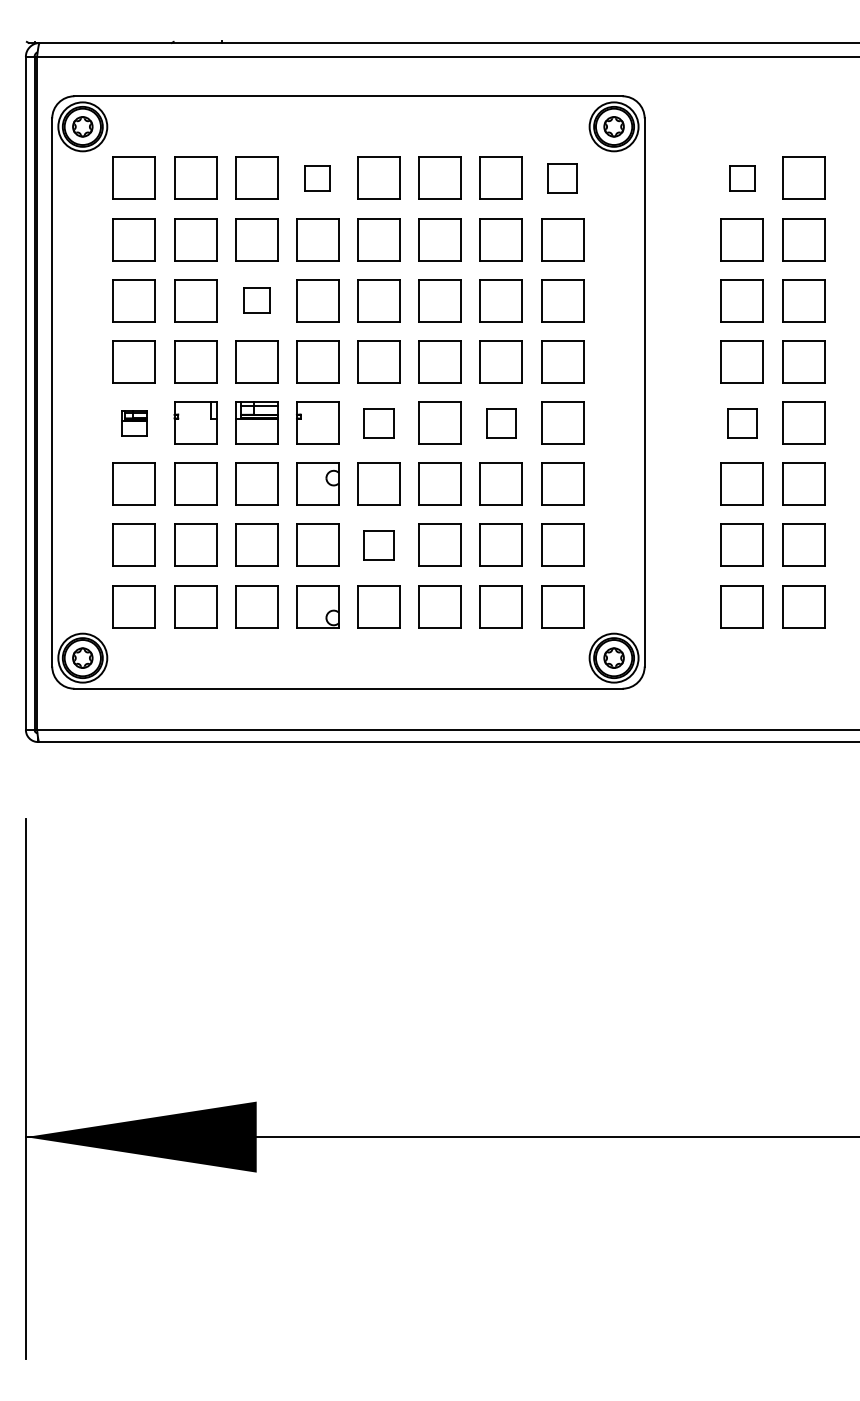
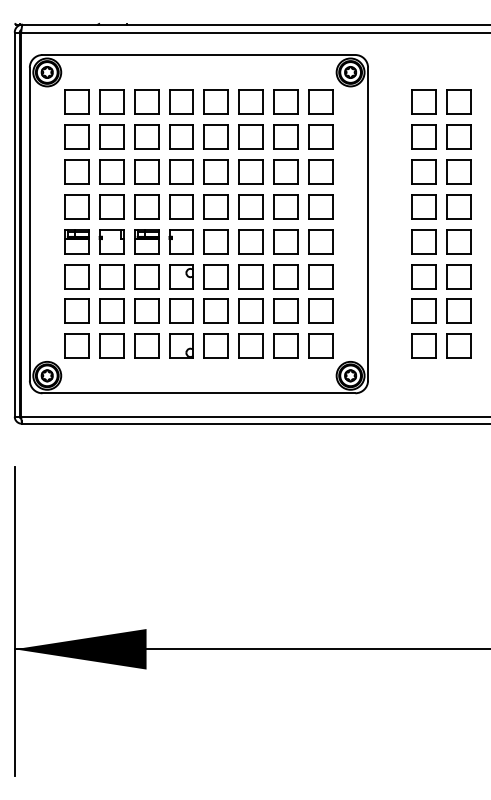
part: (317, 177) -> (181, 101), size x1.67
part: (561, 177) -> (320, 101), size x1.43
part: (741, 177) -> (423, 101), size x1.67
part: (256, 300) -> (146, 171), size x1.67
part: (133, 422) -> (76, 241), size x1.67
part: (377, 422) -> (215, 241), size x1.43
part: (500, 422) -> (285, 241), size x1.43
part: (741, 422) -> (423, 241), size x1.43
part: (377, 543) -> (215, 310), size x1.43

